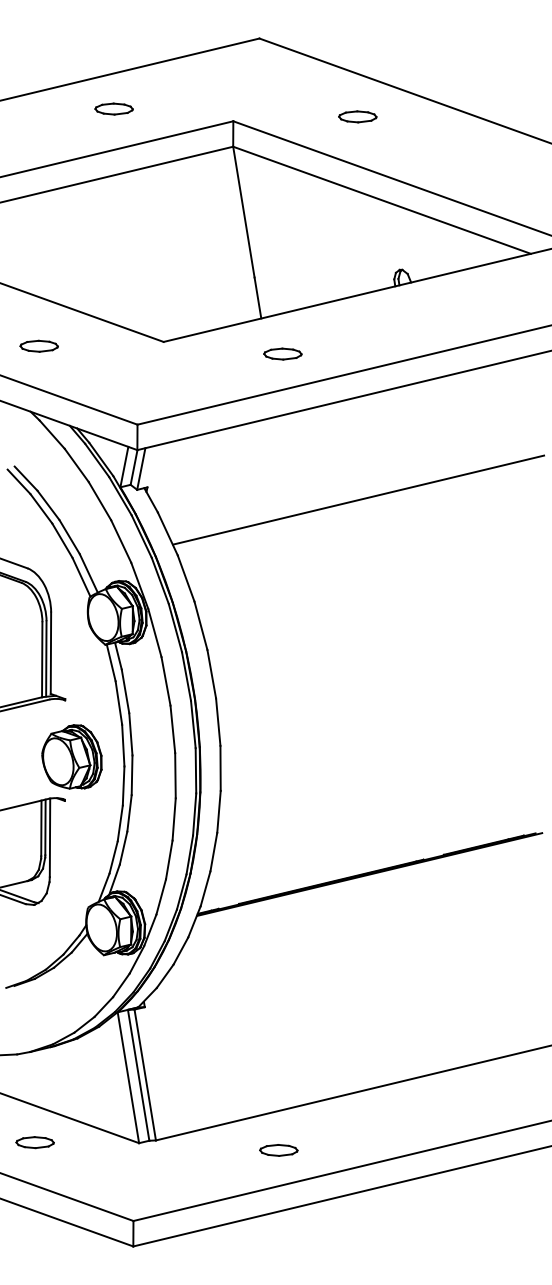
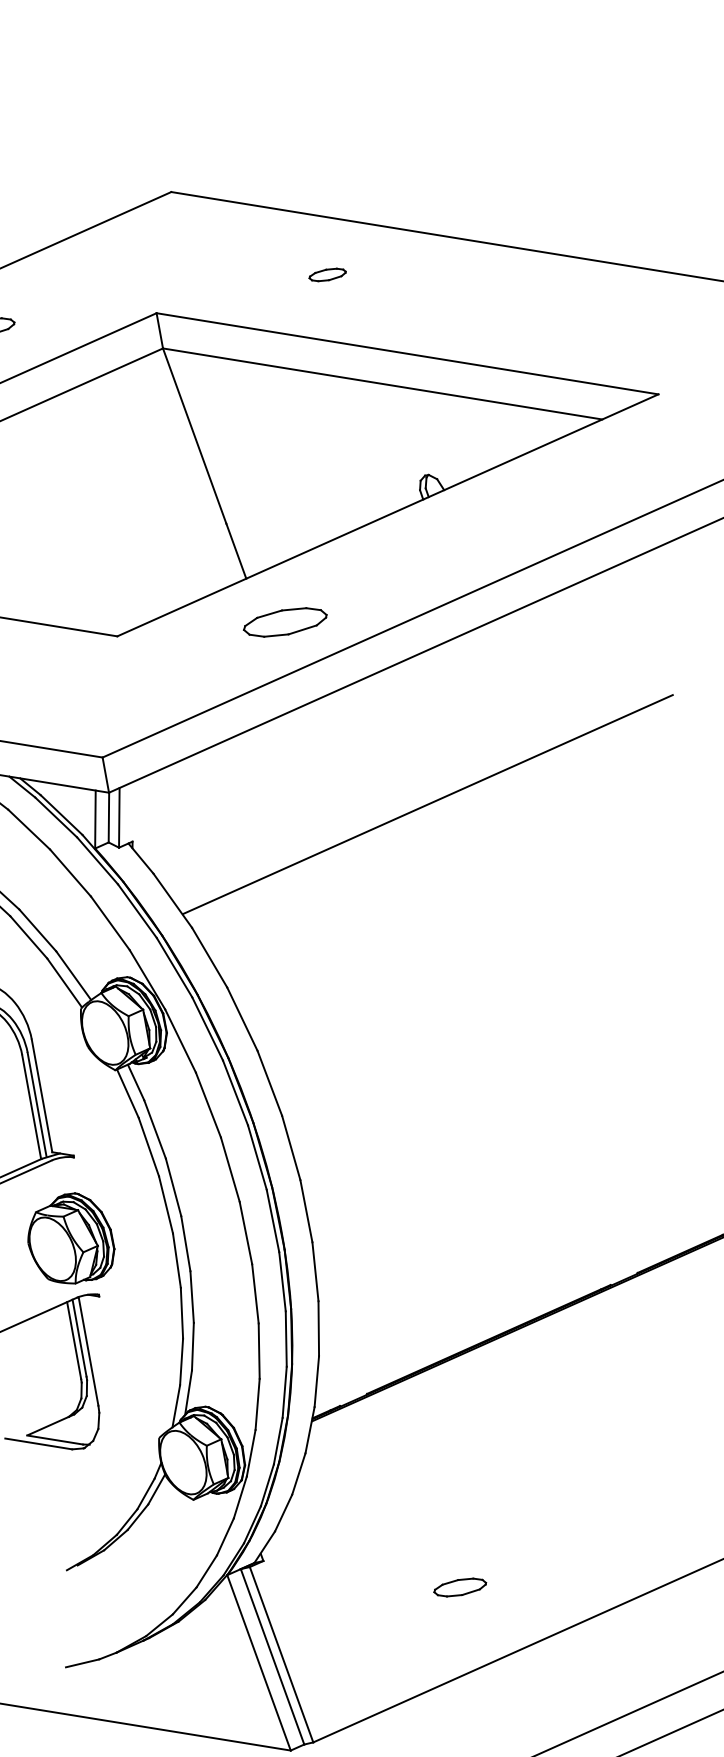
part: (357, 116) -> (327, 274), size x0.7
part: (282, 353) -> (284, 621), size x1.6
part: (71, 756) -> (69, 1238), moved
part: (278, 1150) -> (459, 1587), moved

